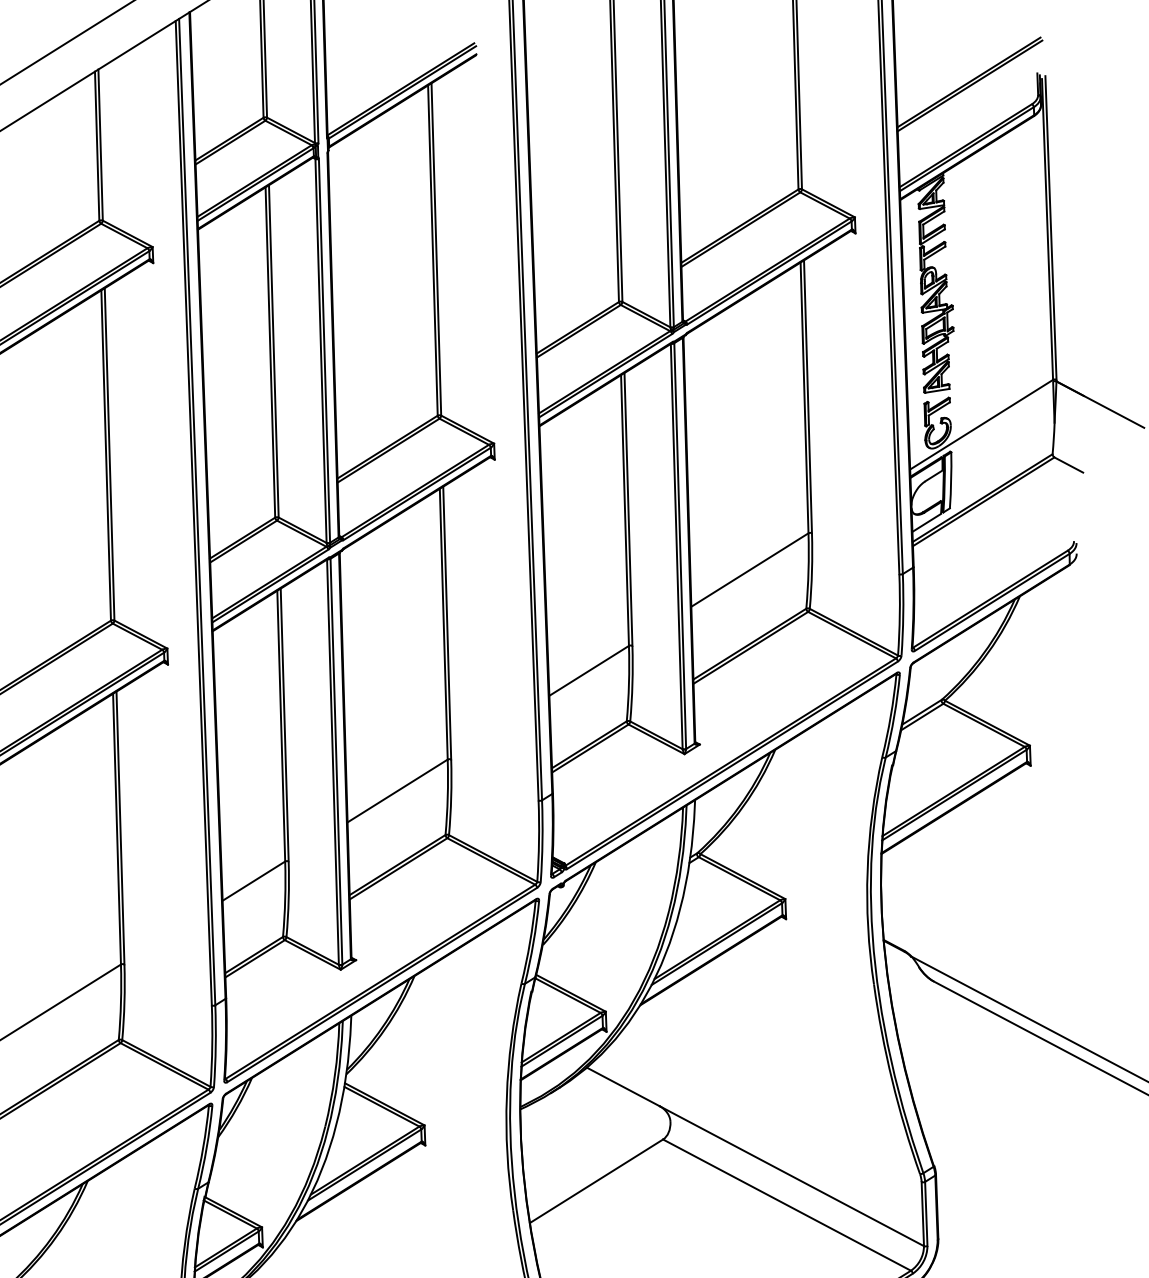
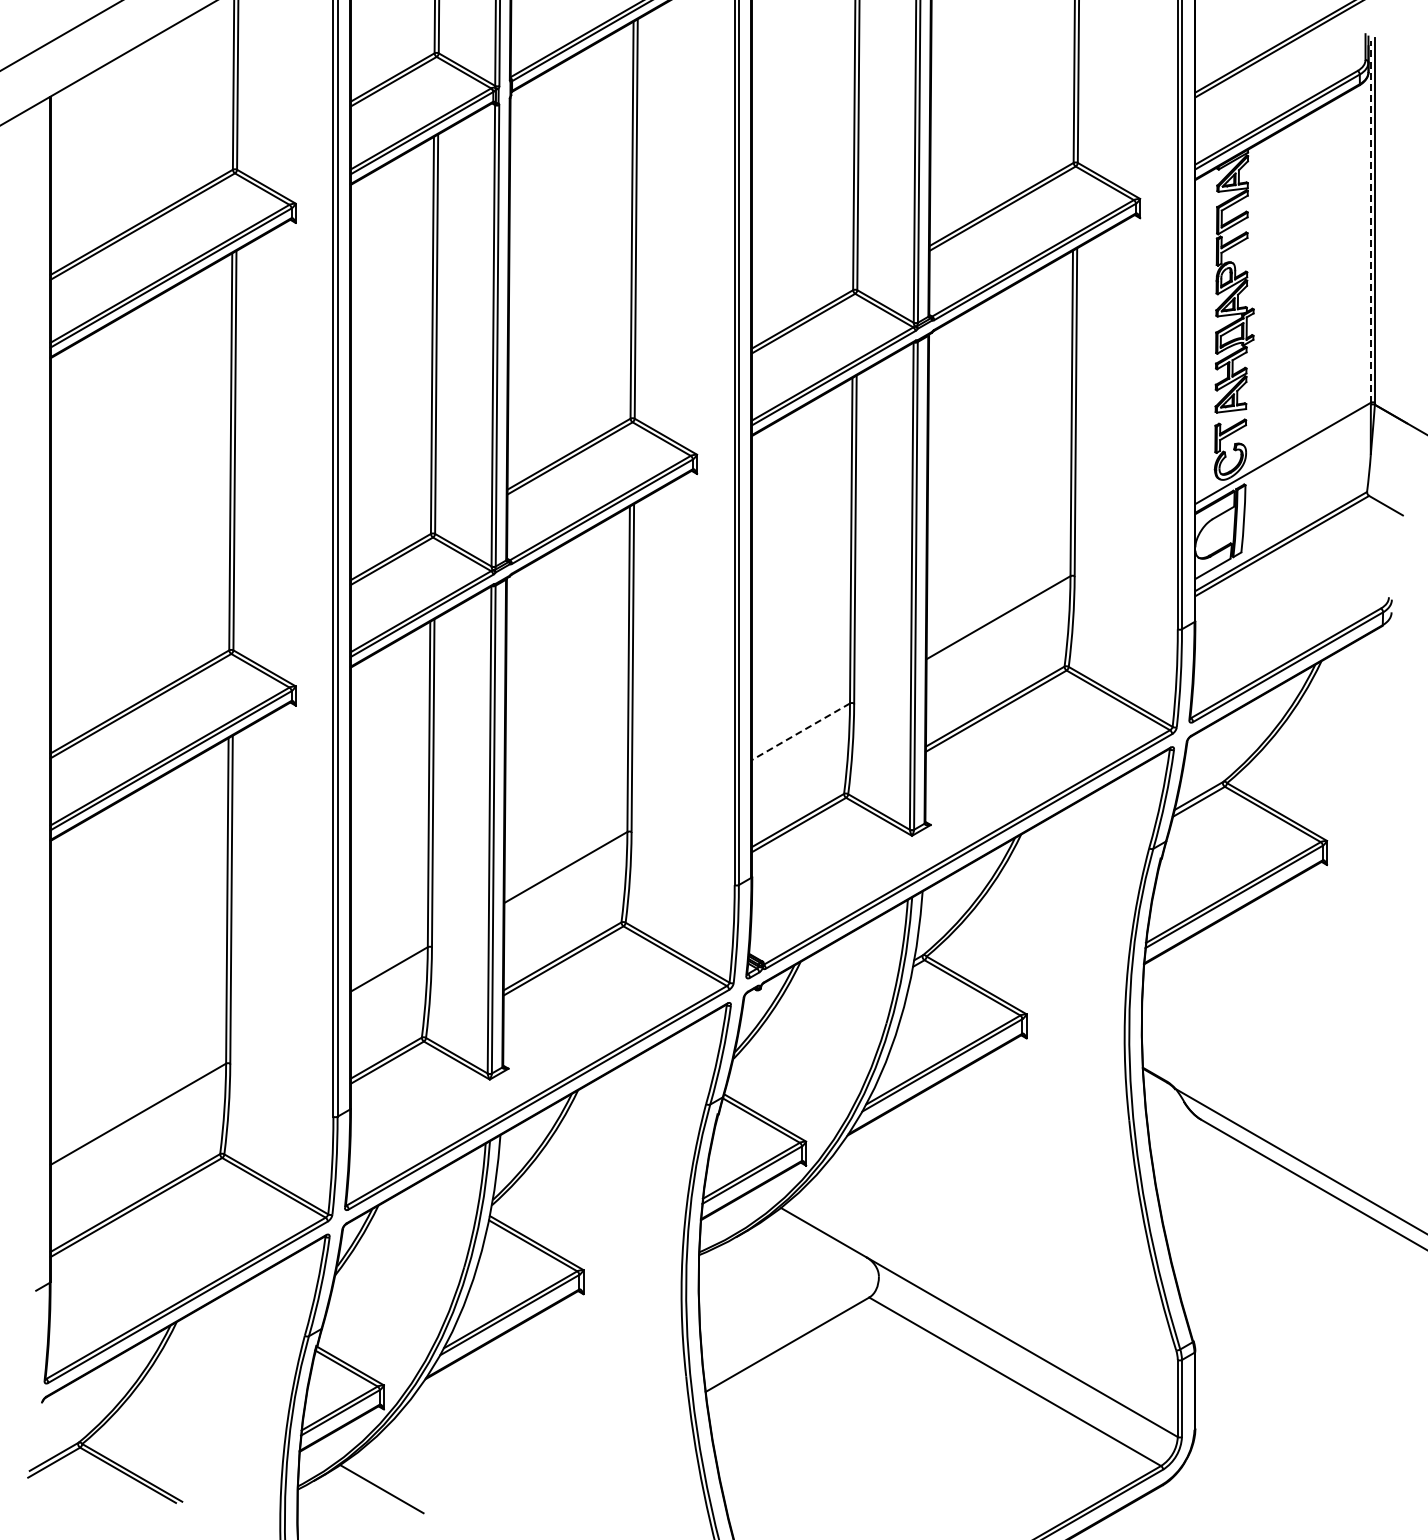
line: (1047, 229) -> (1370, 221), solid -> dashed
line: (588, 670) -> (800, 731), solid -> dashed

